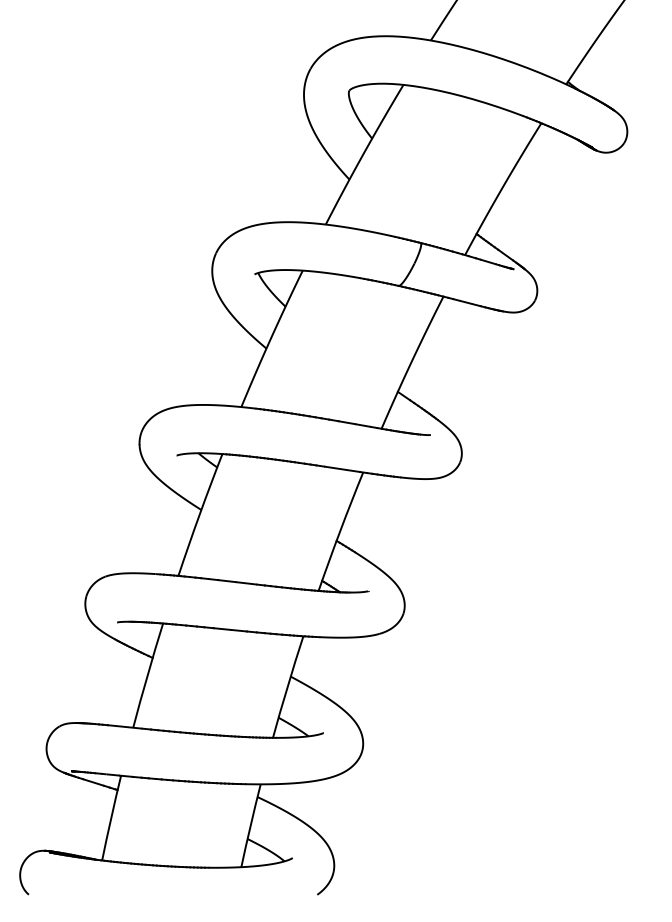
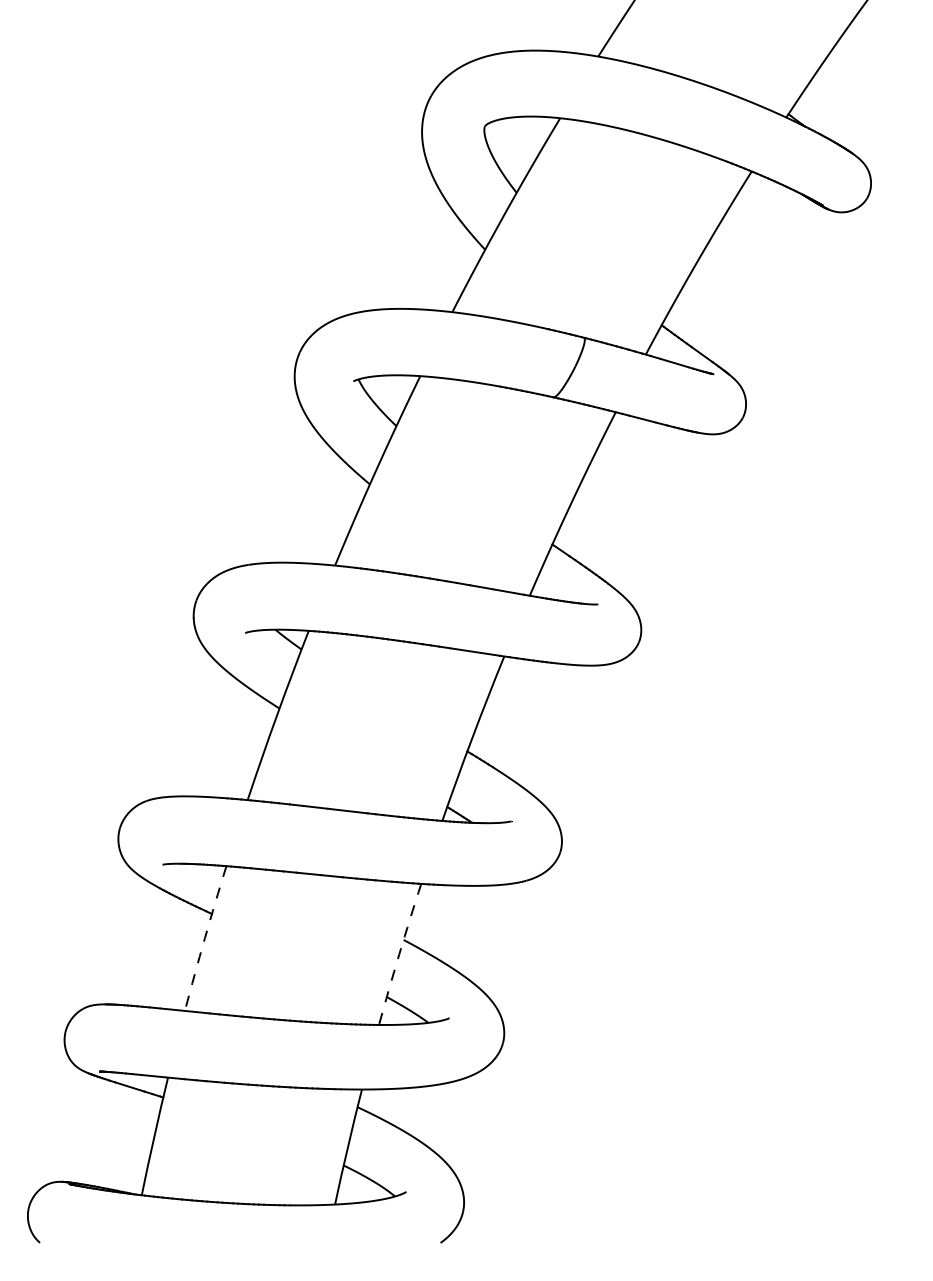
arc: (147, 675) -> (204, 938), solid -> dashed
arc: (287, 687) -> (399, 954), solid -> dashed

